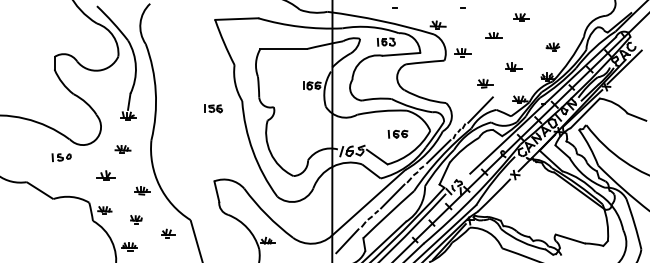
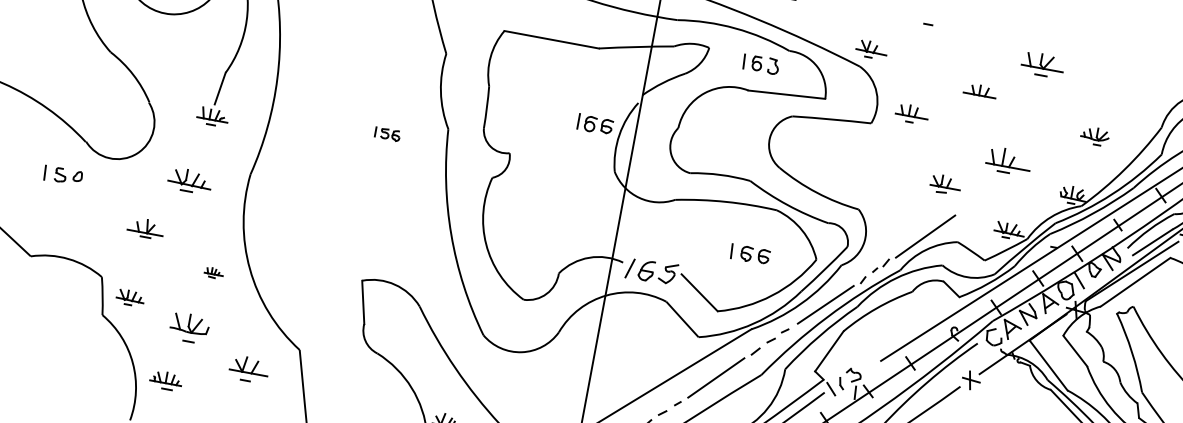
part: (521, 17) -> (1042, 65), size x1.4
part: (513, 66) -> (1008, 160), size x1.4
part: (213, 108) -> (387, 133), size x0.7
part: (122, 149) -> (188, 182), size x1.4
part: (142, 190) -> (213, 272), size x0.6
part: (136, 219) -> (190, 328), size x1.6
part: (168, 233) -> (250, 368), size x1.4

